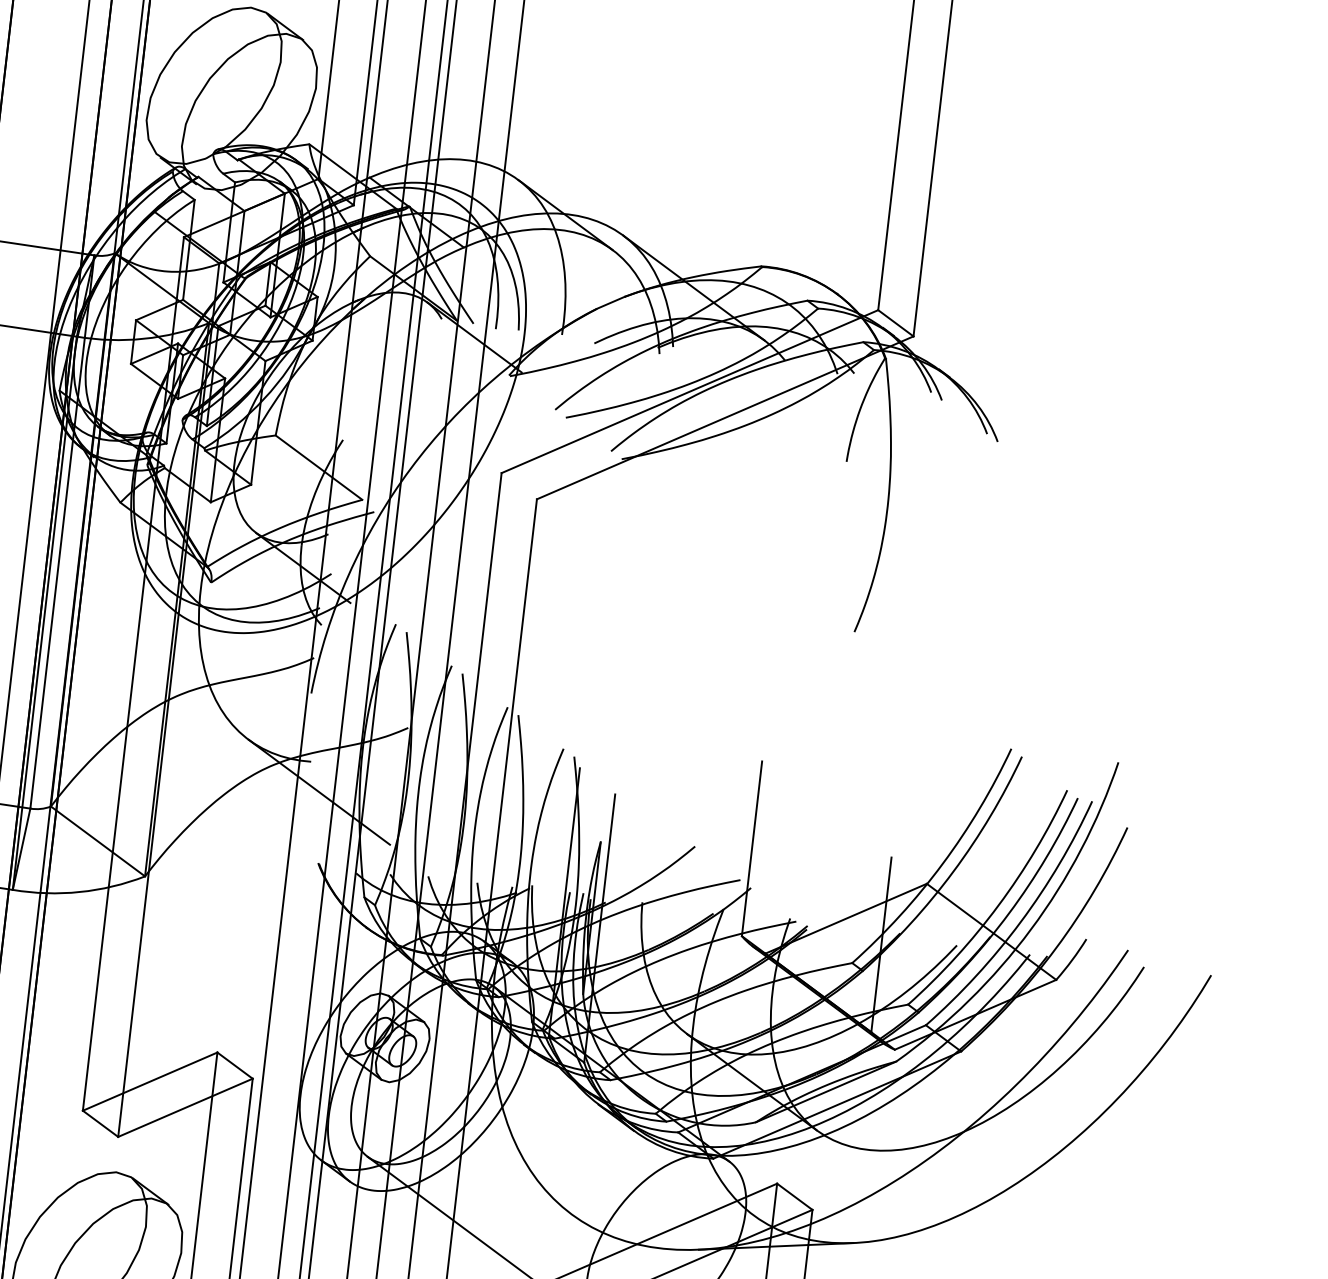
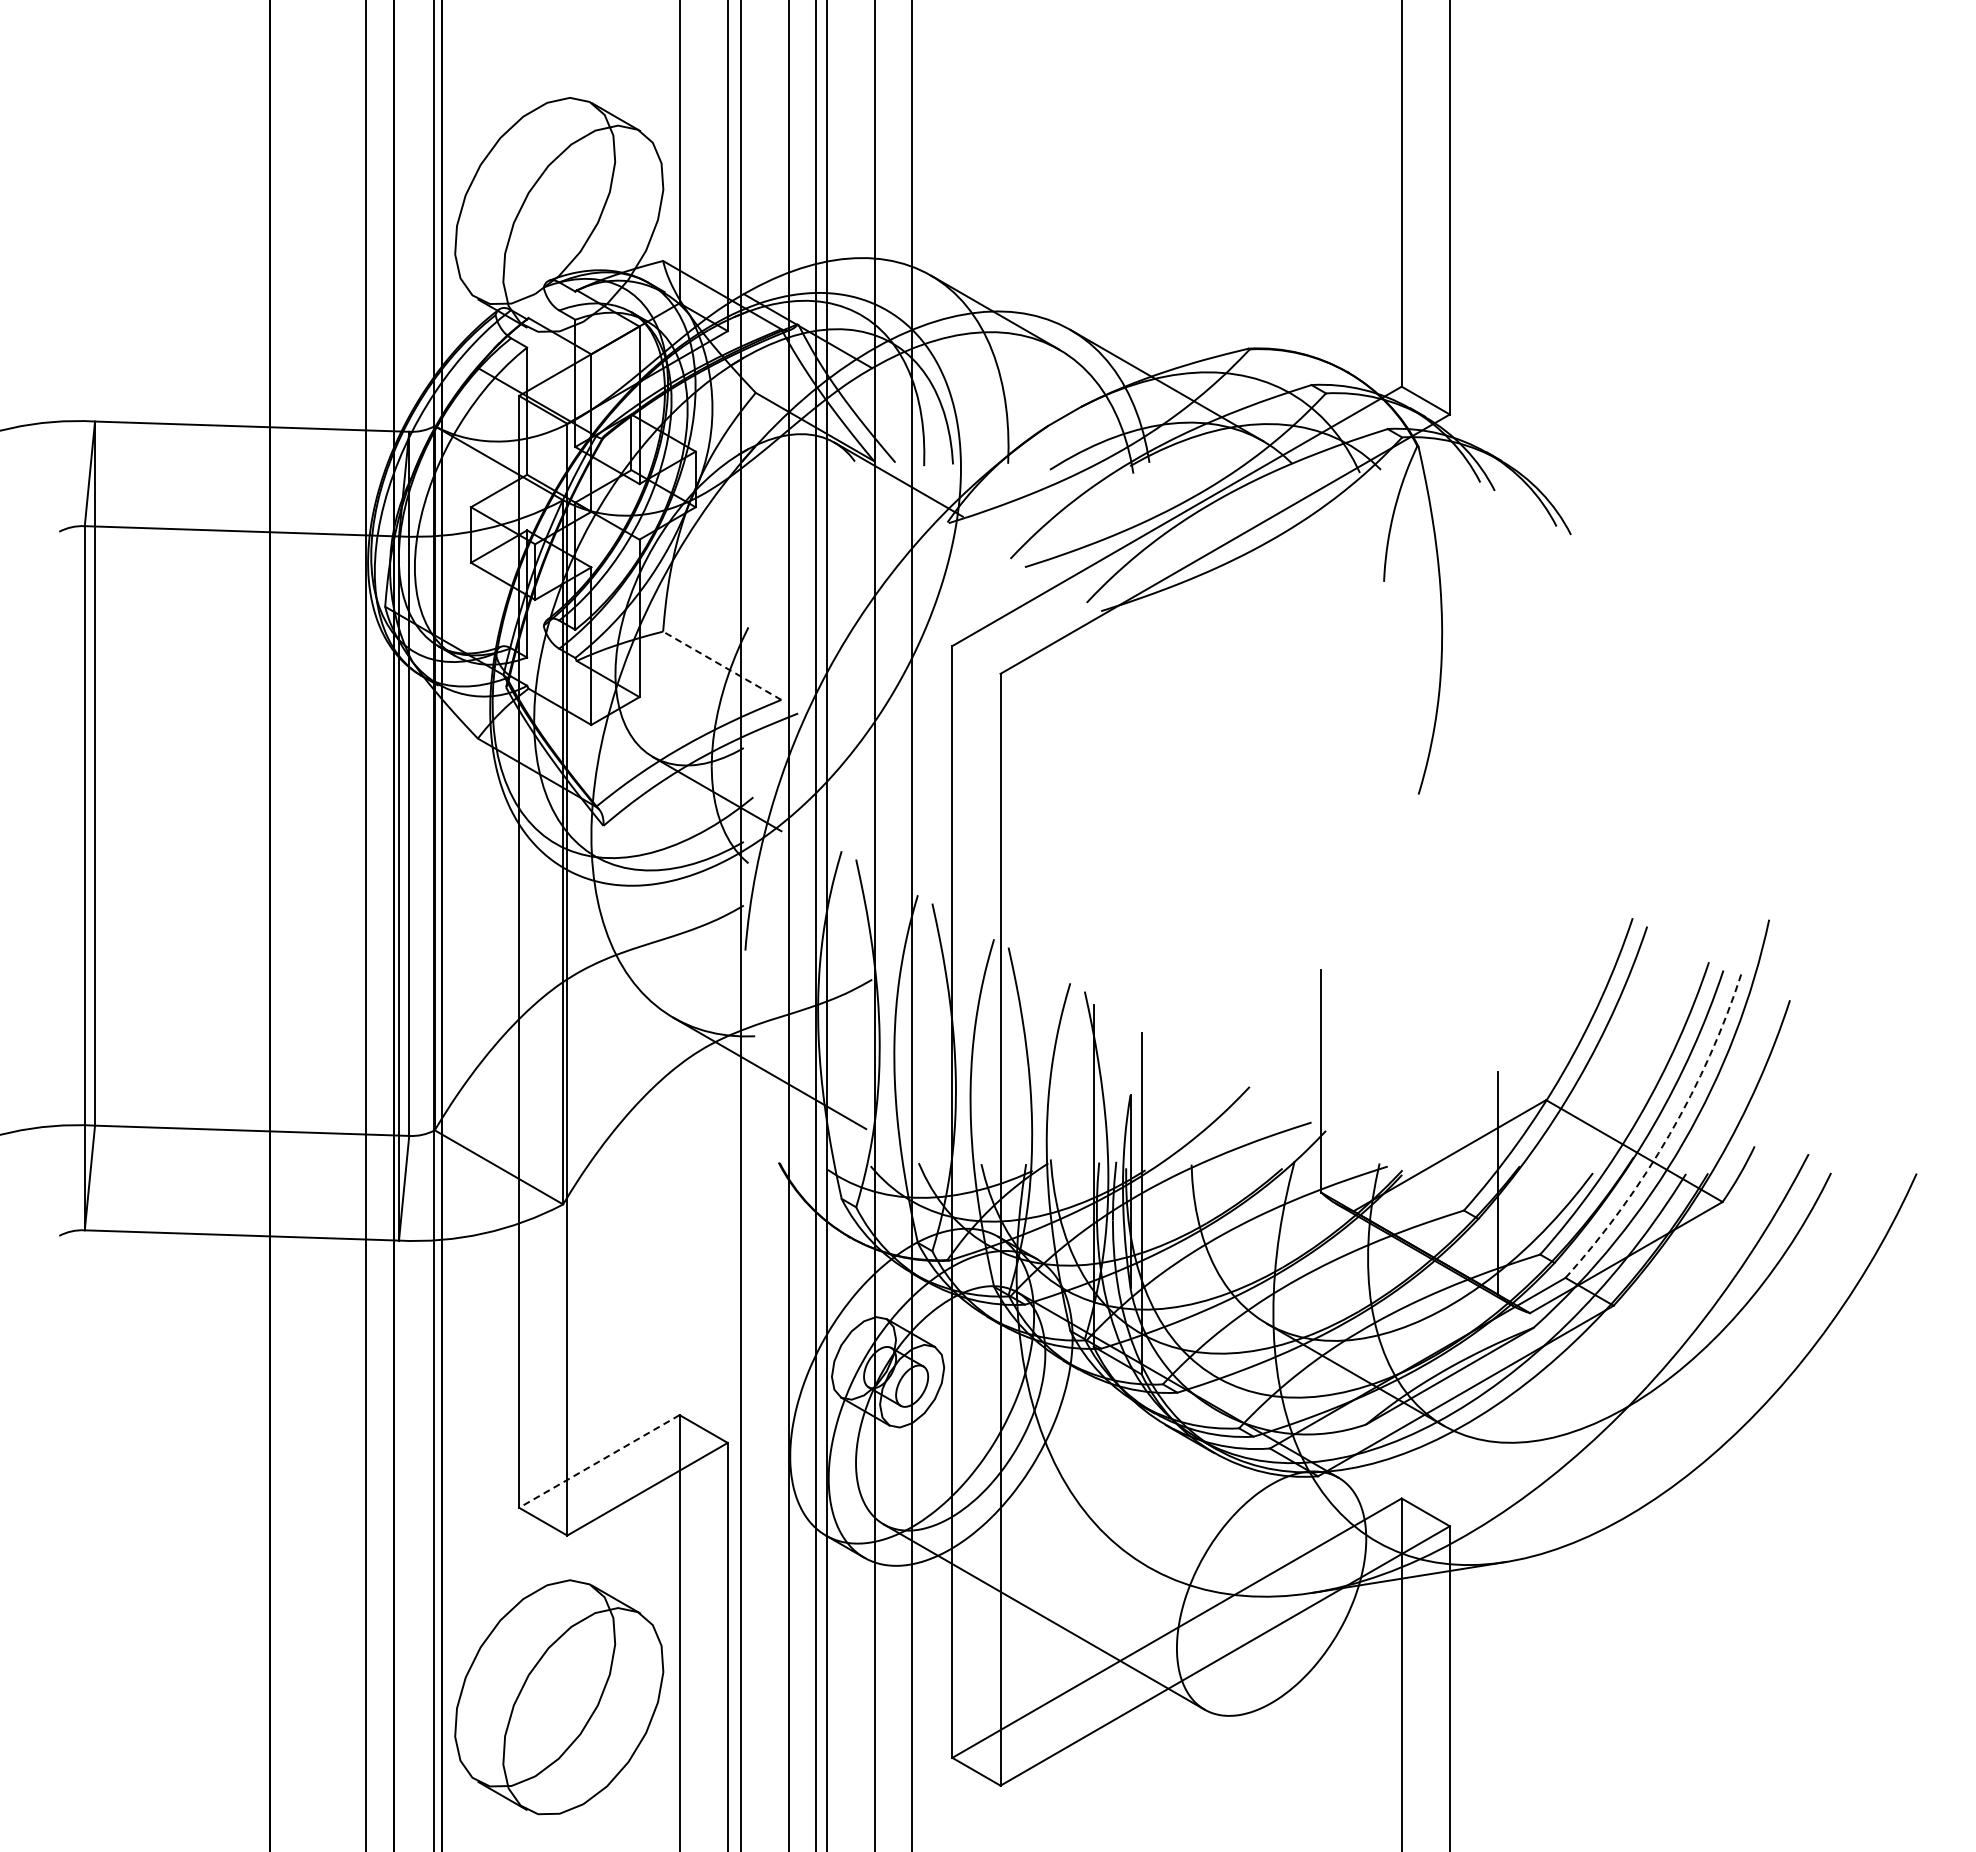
line: (318, 467) -> (721, 665), solid -> dashed
arc: (1020, 922) -> (1669, 1134), solid -> dashed
line: (150, 1081) -> (599, 1461), solid -> dashed

